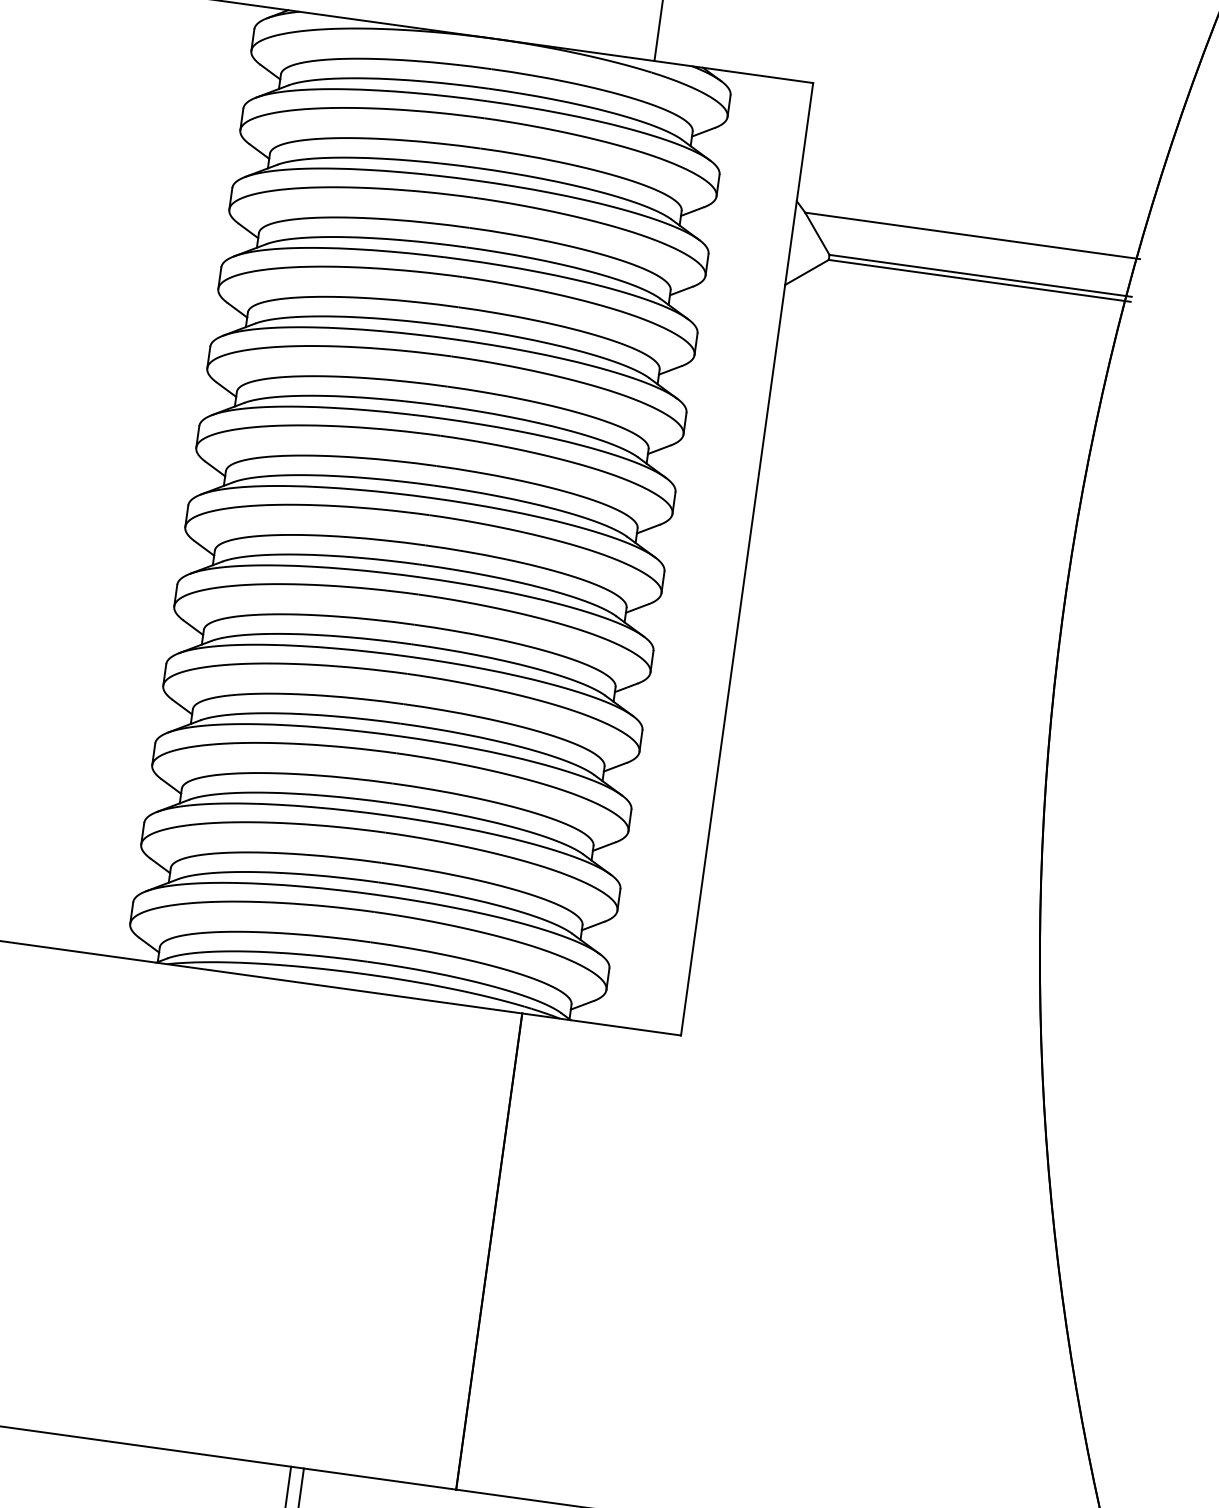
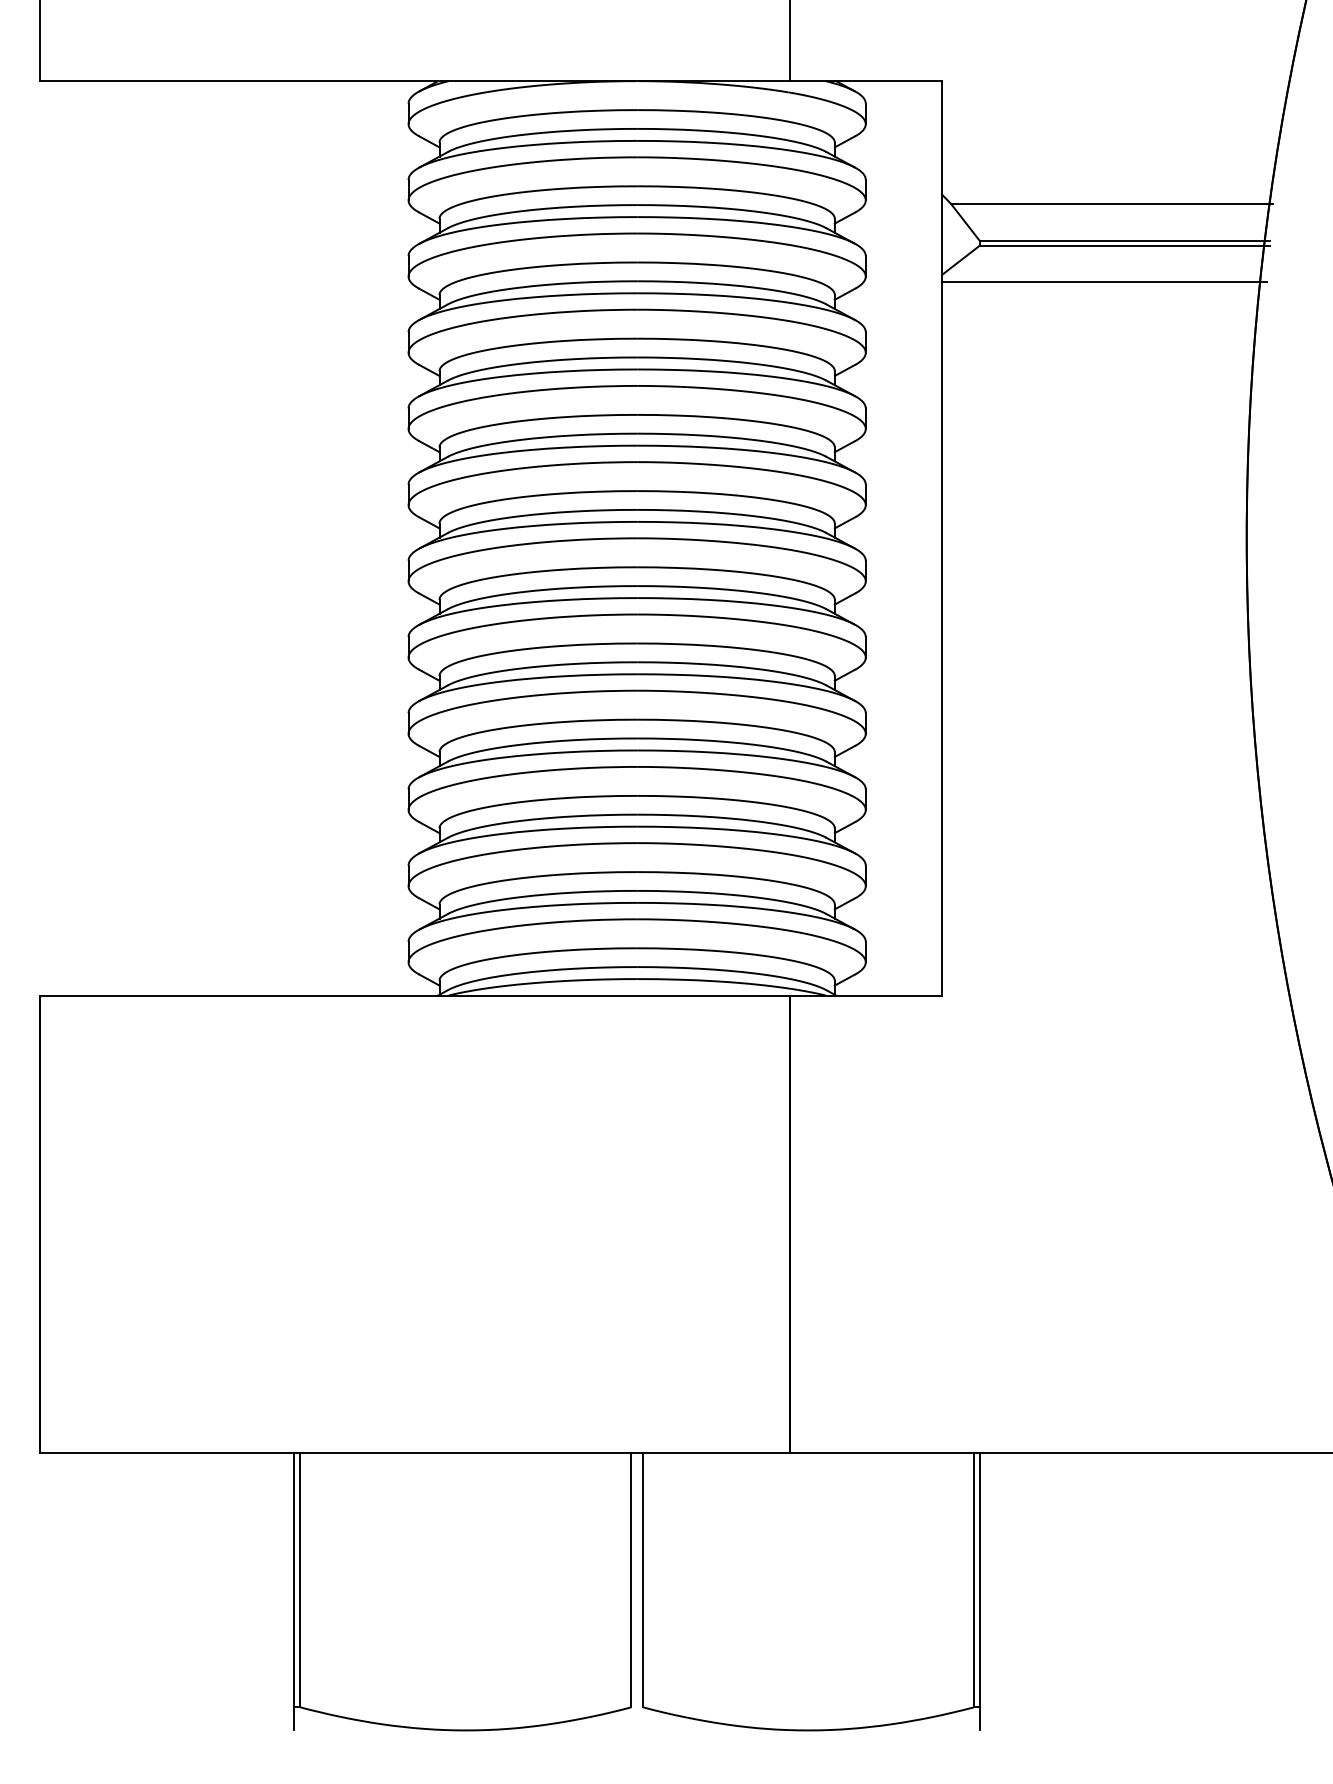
line: (952, 316) -> (1103, 282), added

